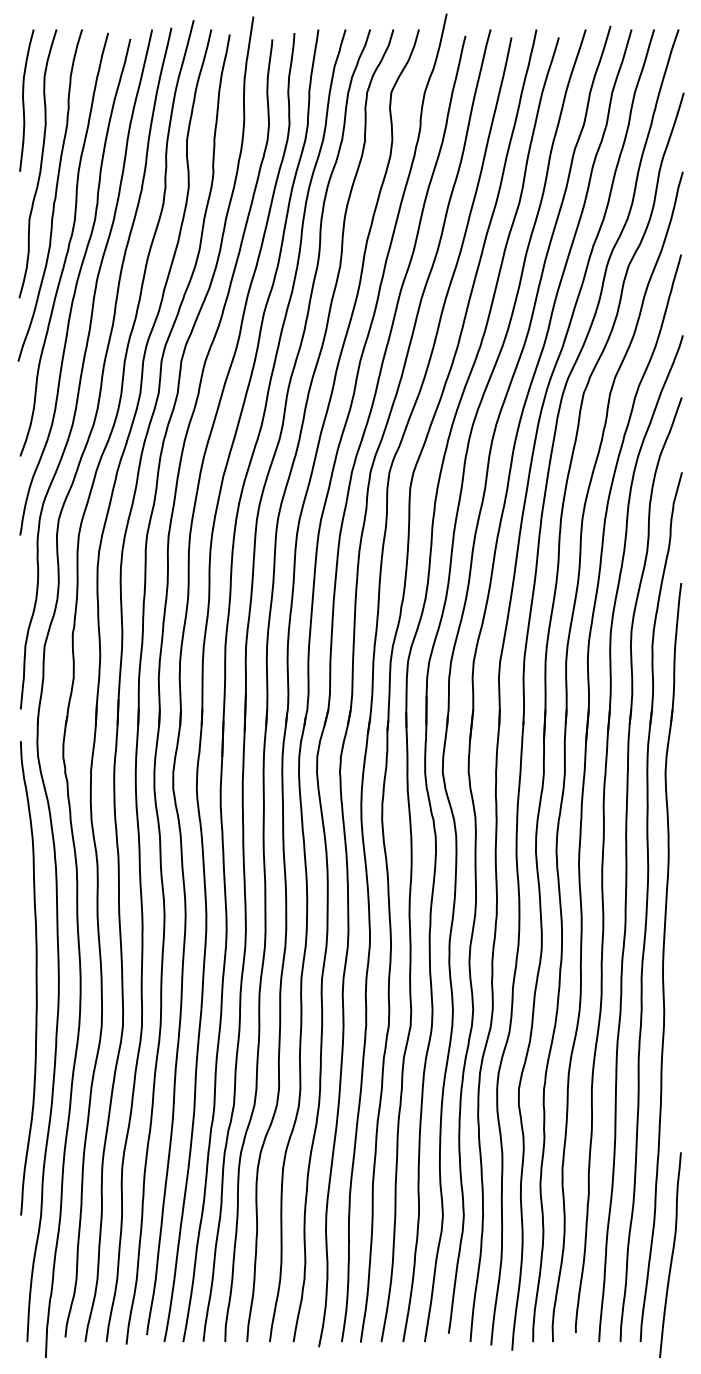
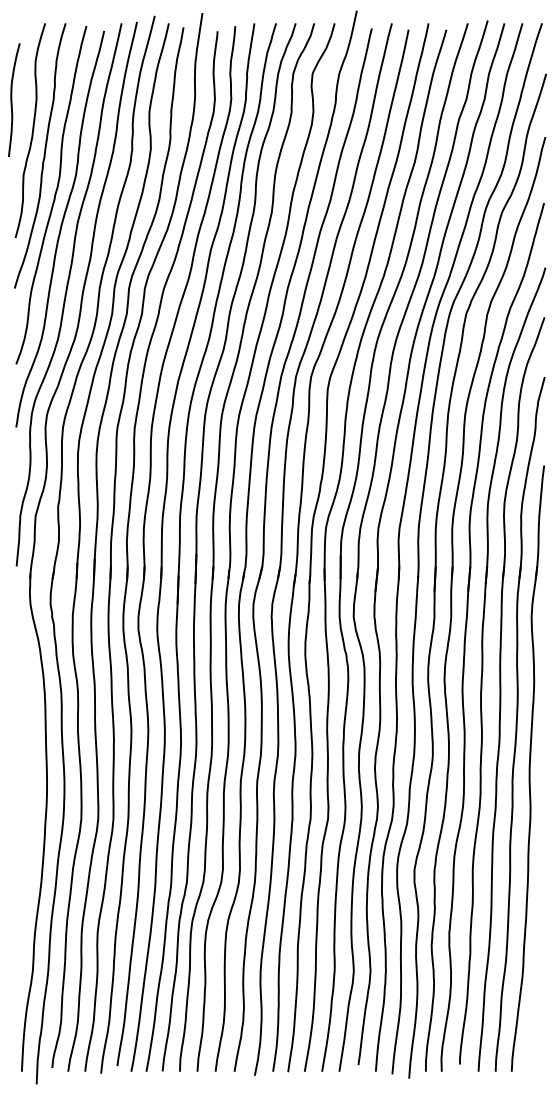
curve: (24, 100) -> (12, 100), moved
curve: (35, 978) -> (28, 781), removed
curve: (671, 1254) -> (536, 1001), removed

